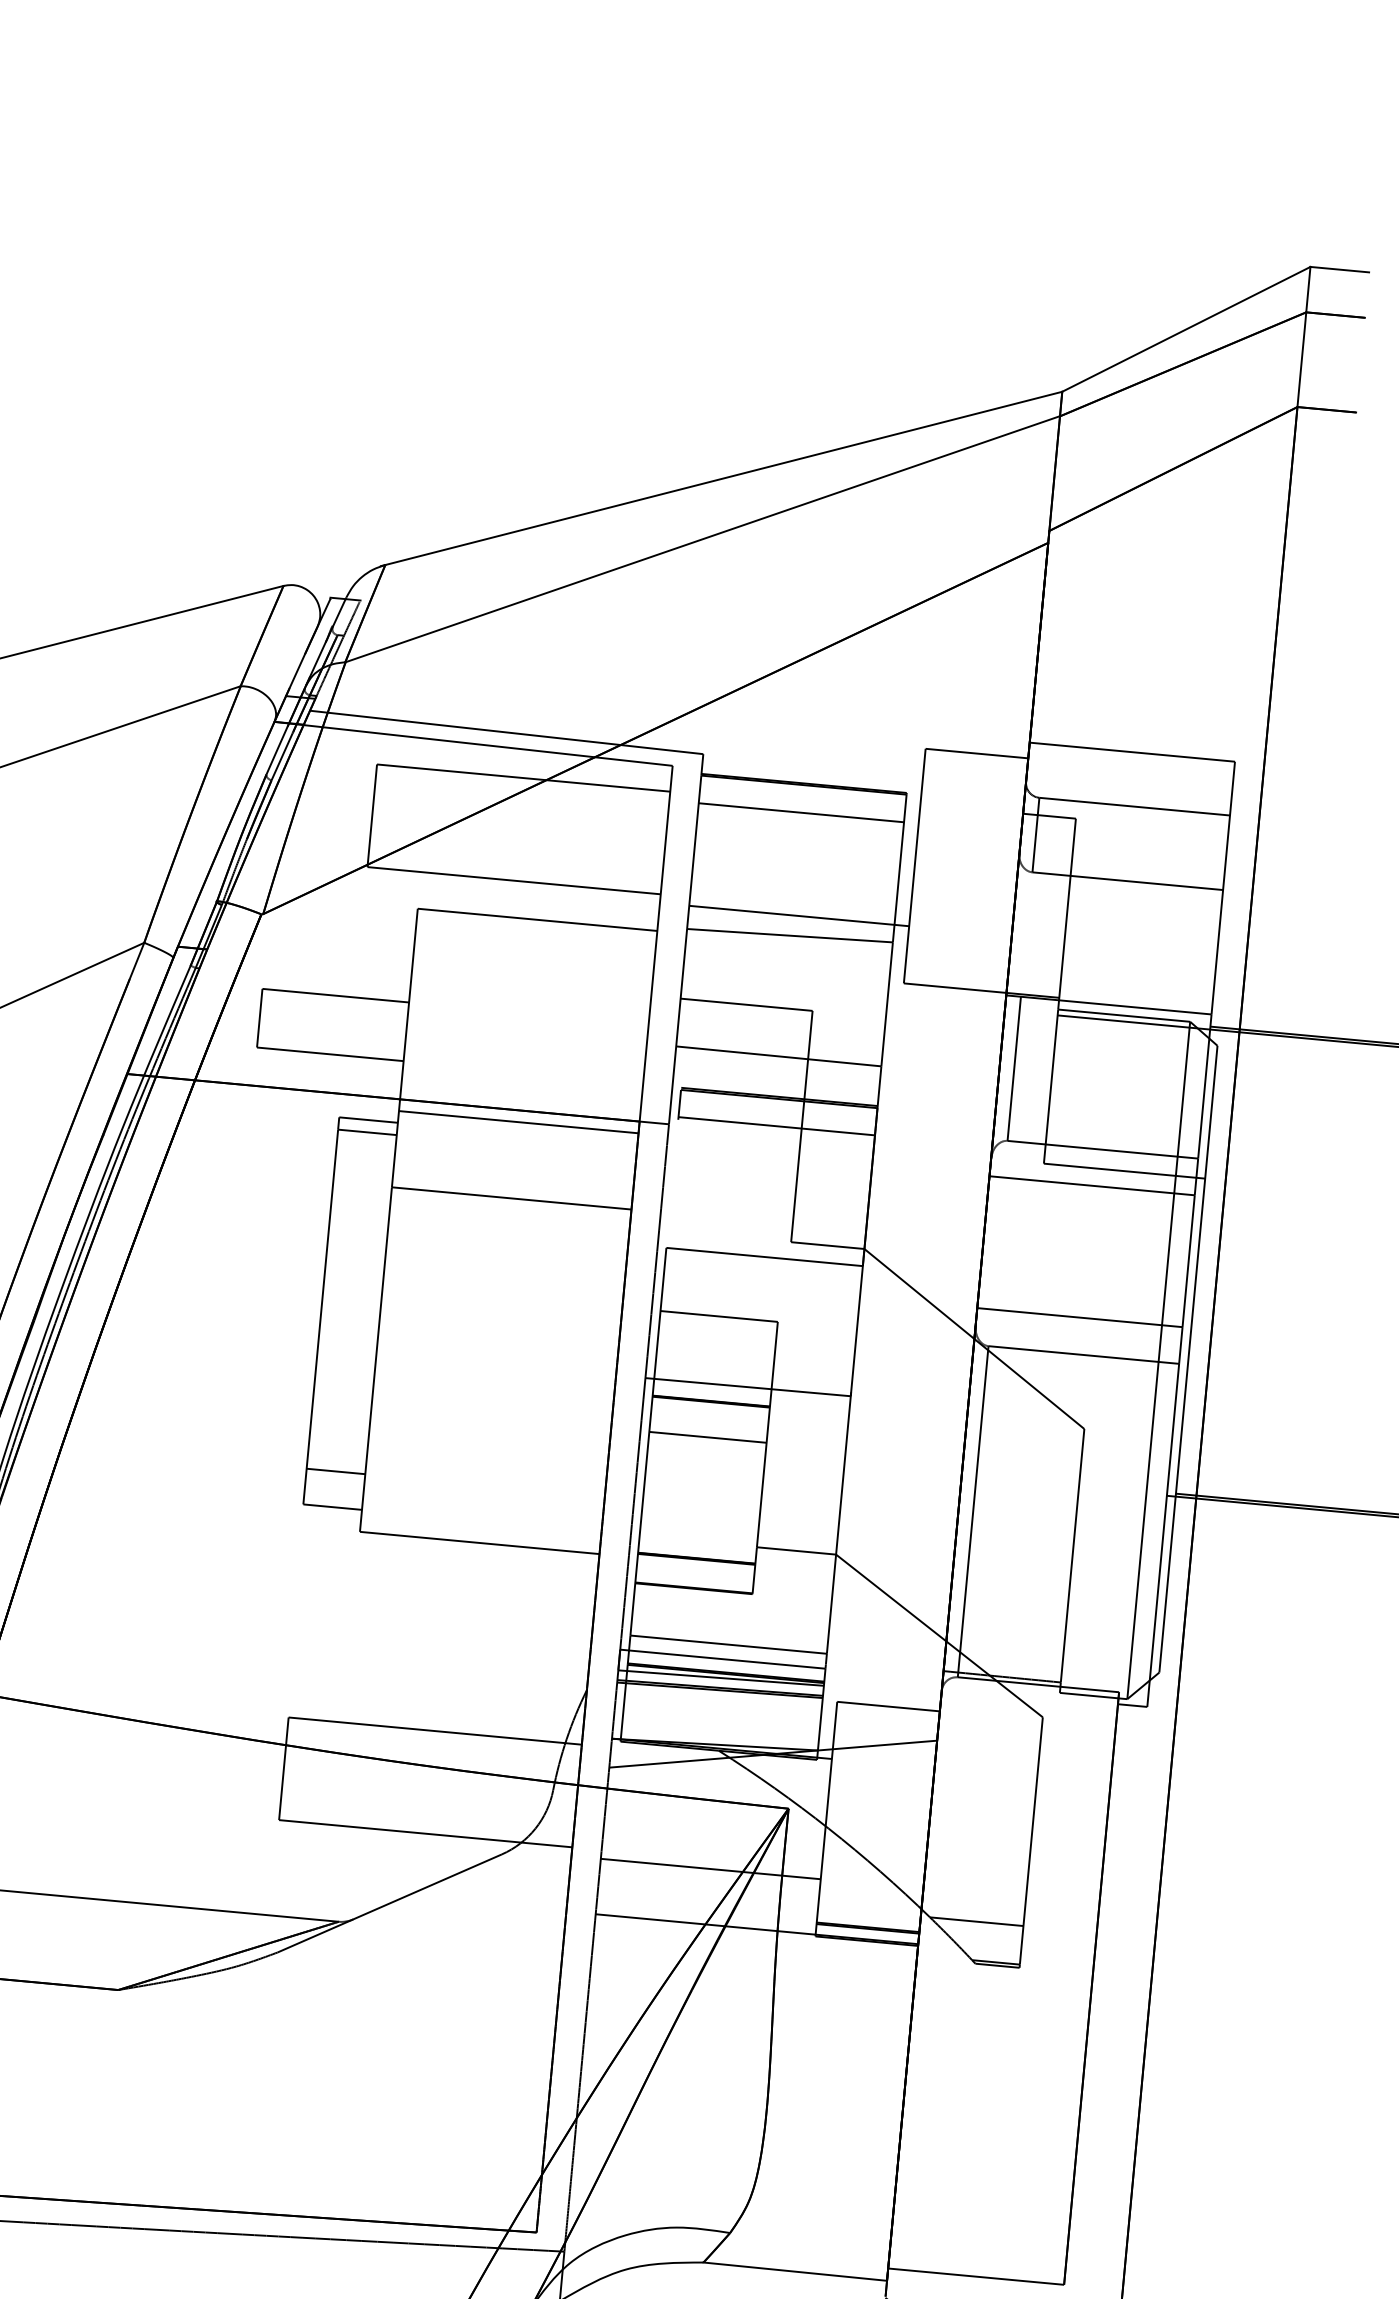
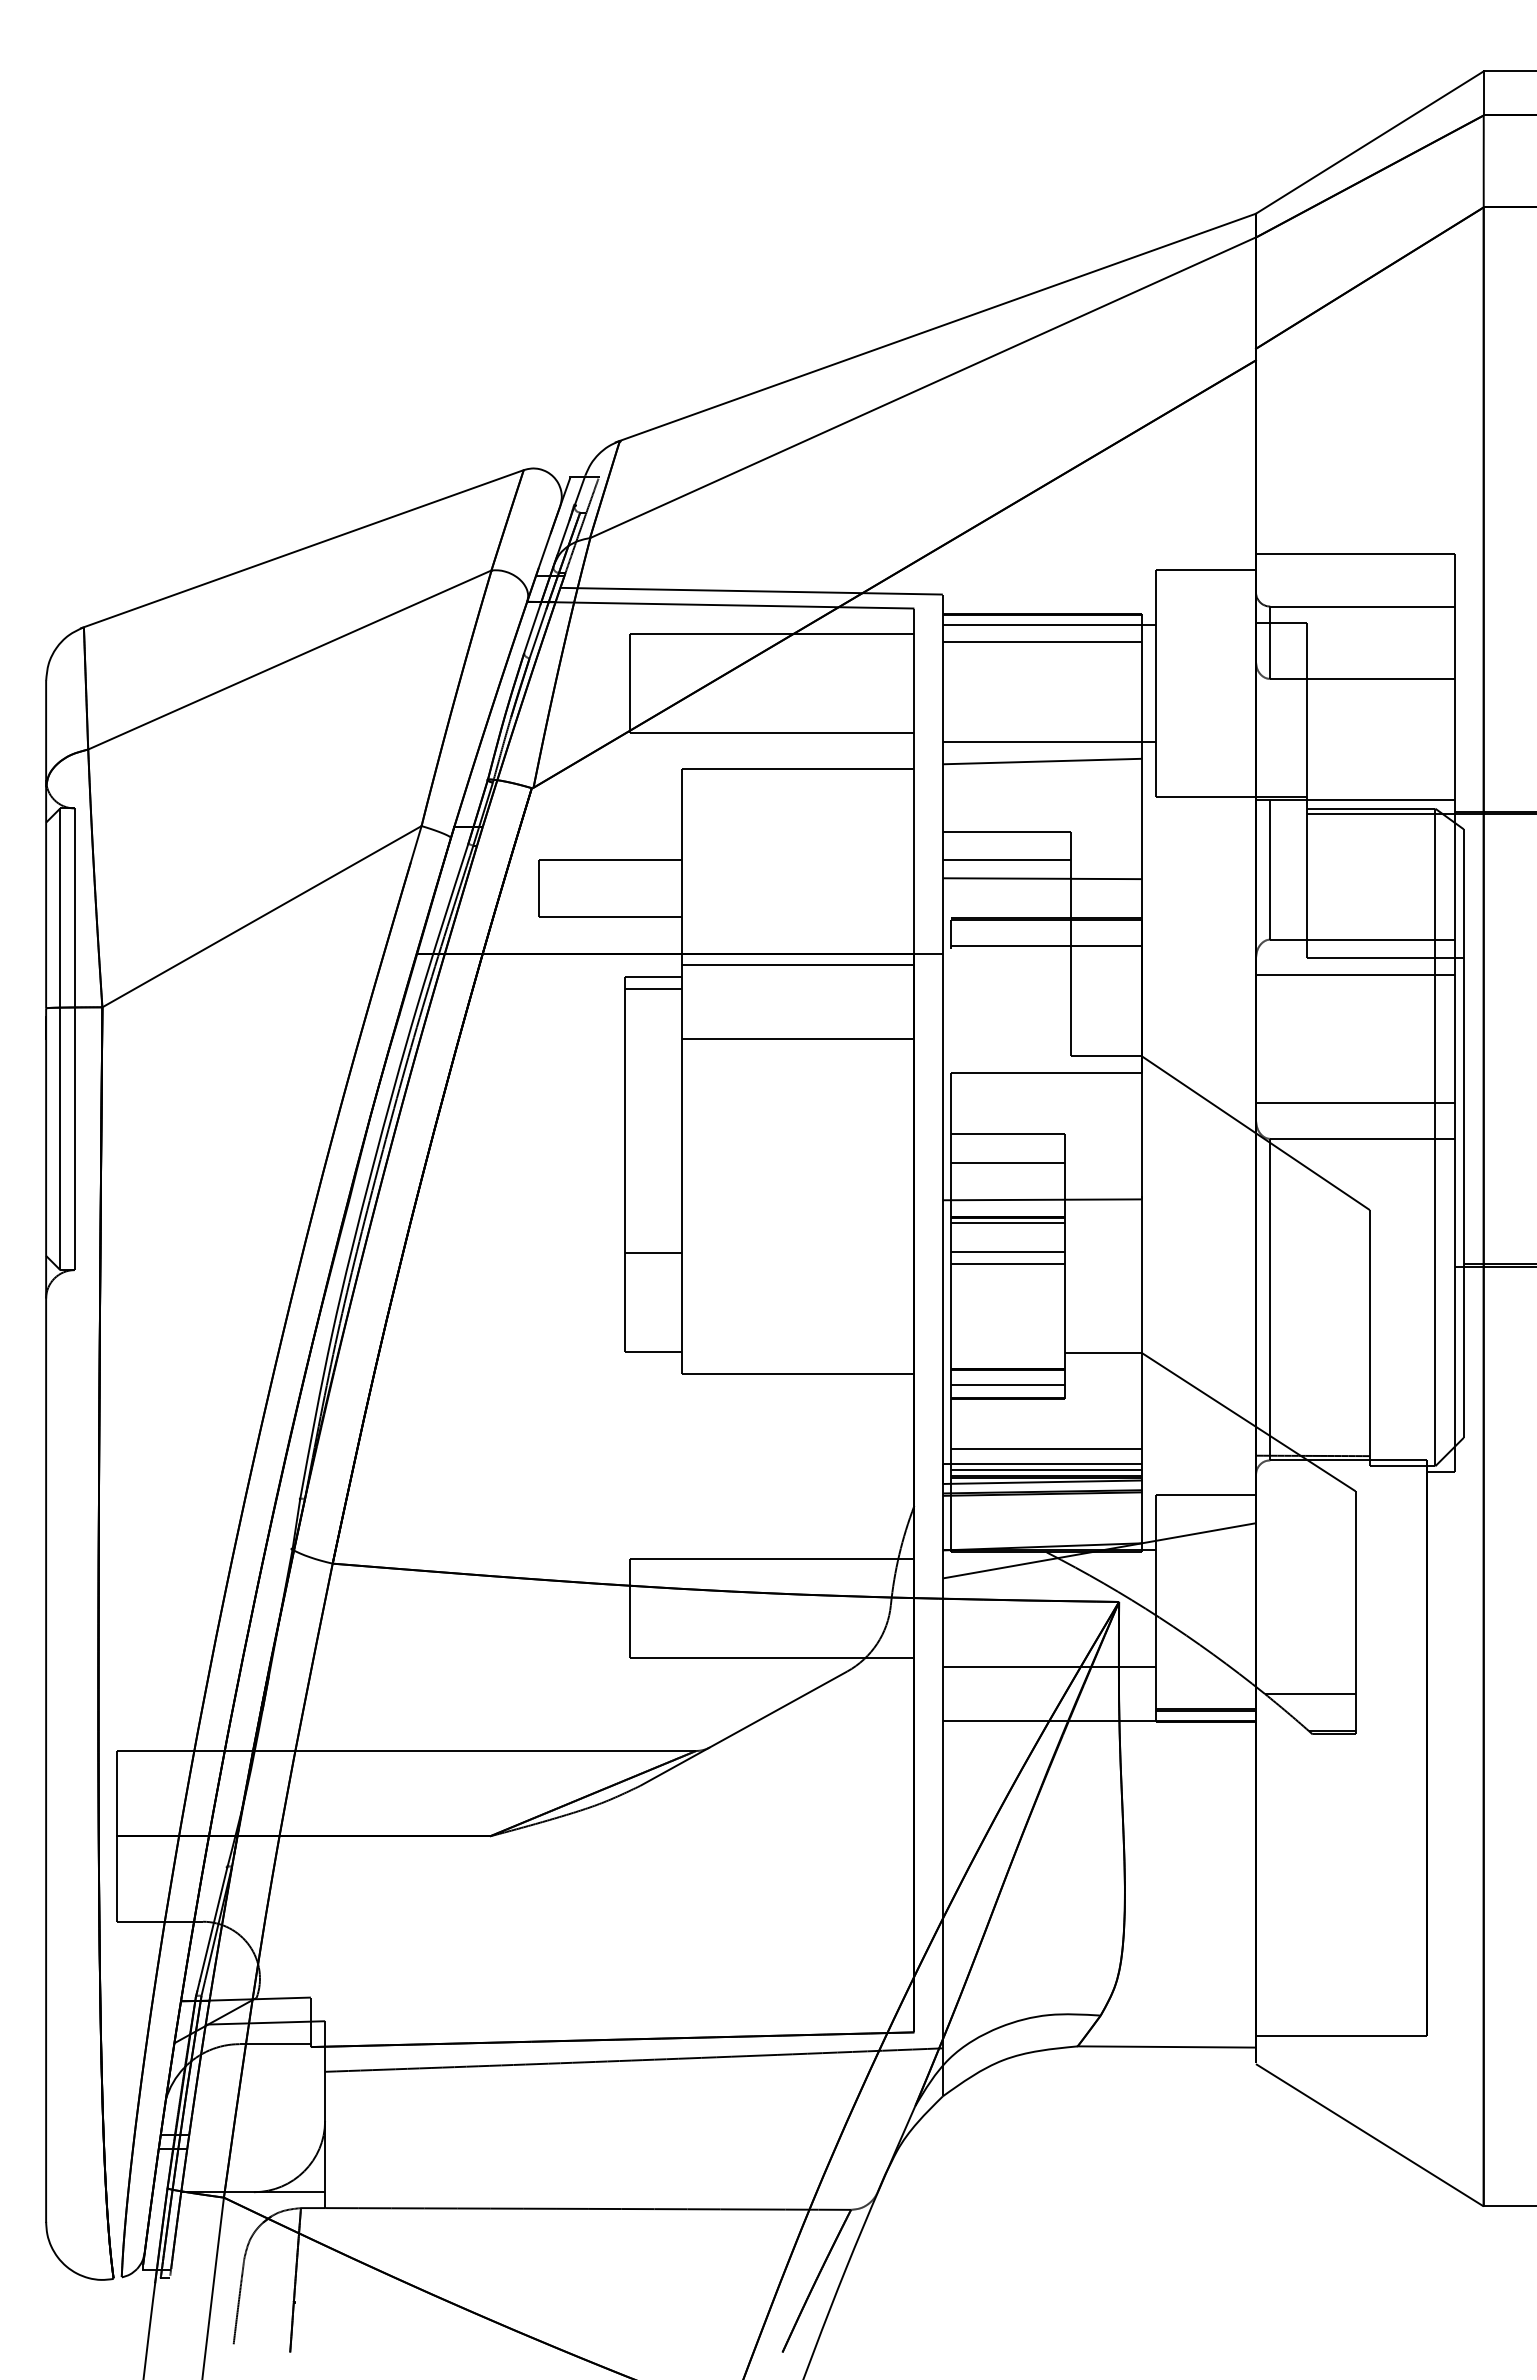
line: (810, 796) -> (1049, 625), added
line: (743, 1034) -> (1006, 860), added
line: (716, 1345) -> (1008, 1162), added
line: (710, 1407) -> (1008, 1222), added
line: (706, 1450) -> (1008, 1264), added
line: (335, 1471) -> (652, 1252), moved
line: (695, 1575) -> (1008, 1385), added
line: (726, 1665) -> (1046, 1469), added

